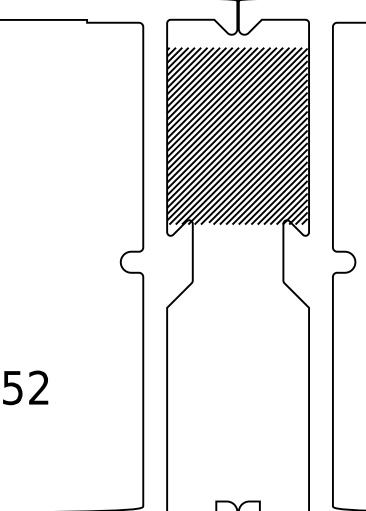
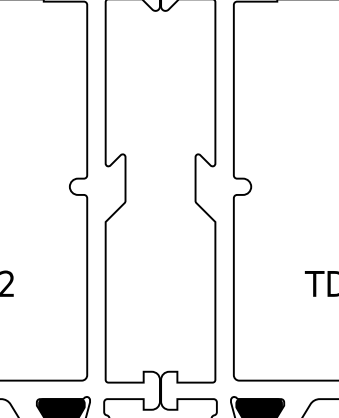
hatch: (236, 135) -> (159, 88), removed

